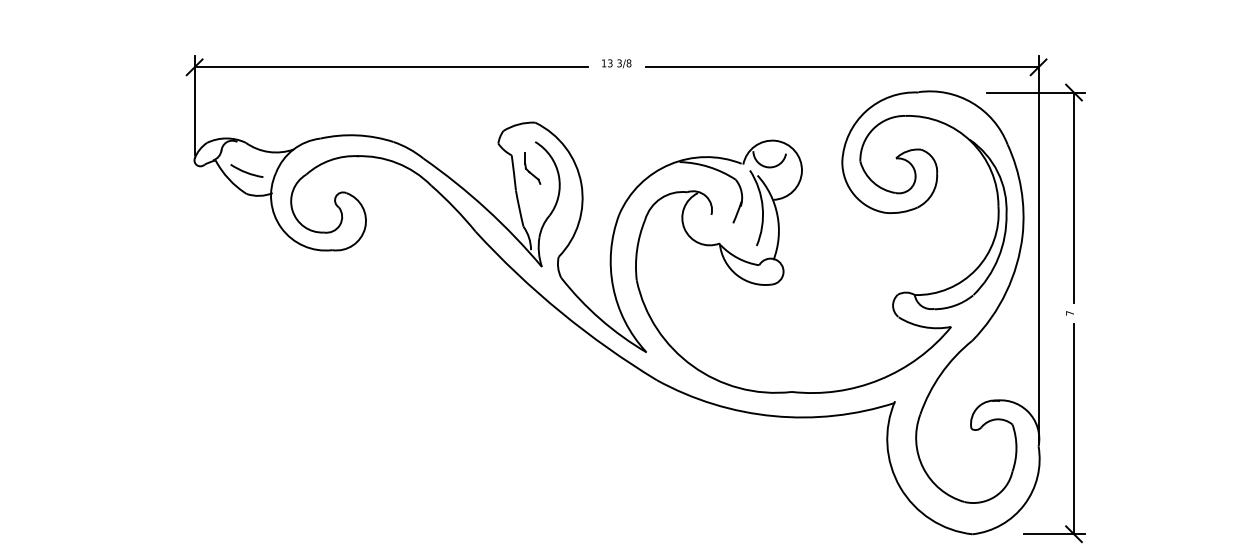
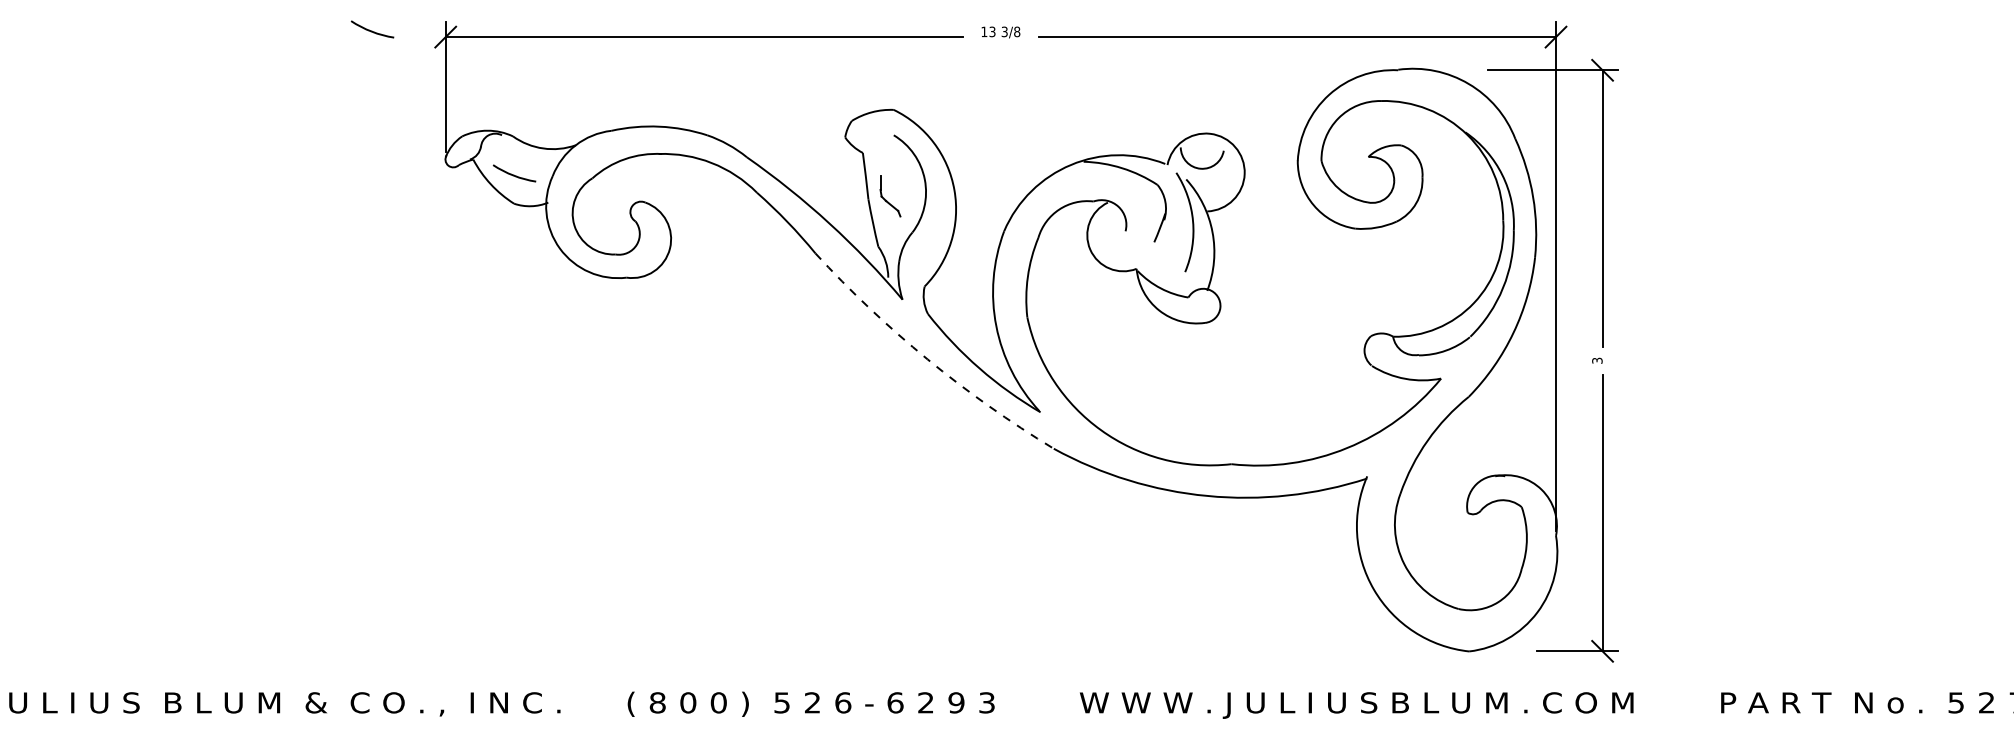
arc: (139, 62) -> (372, 30), added
part: (532, 168) -> (890, 196), moved
arc: (560, 312) -> (927, 359), solid -> dashed
text: (1070, 313) -> (1597, 360), 7 -> 3

